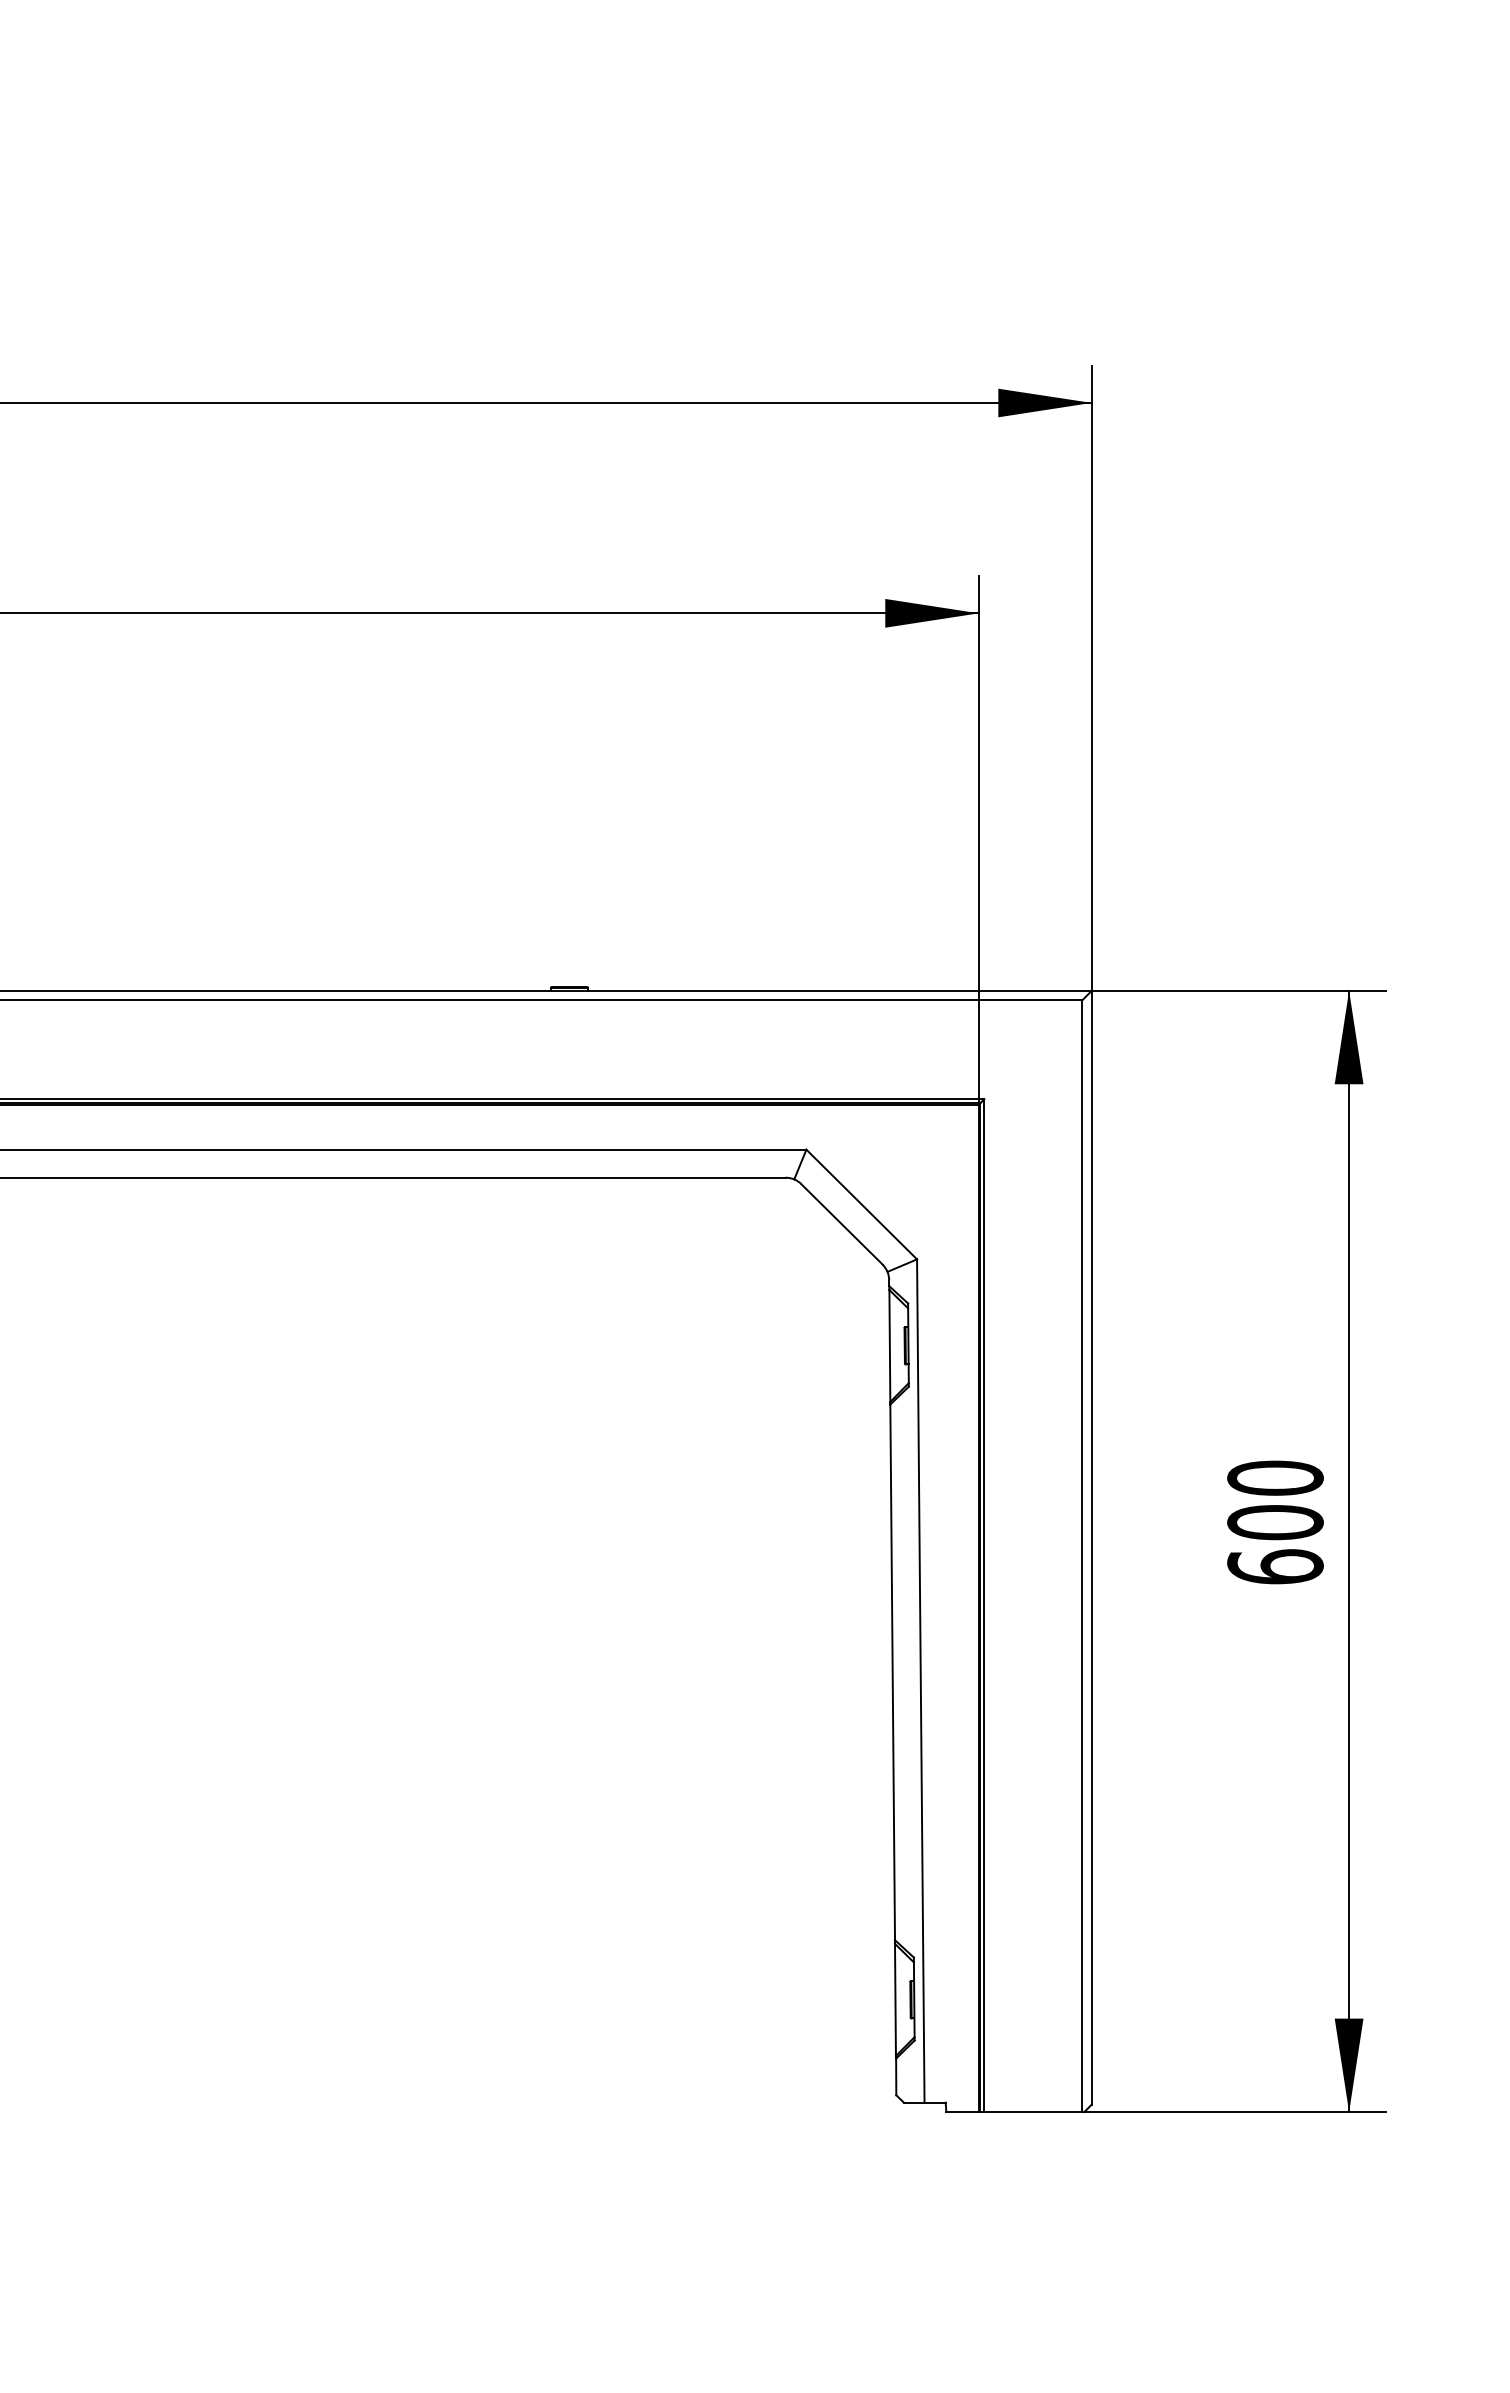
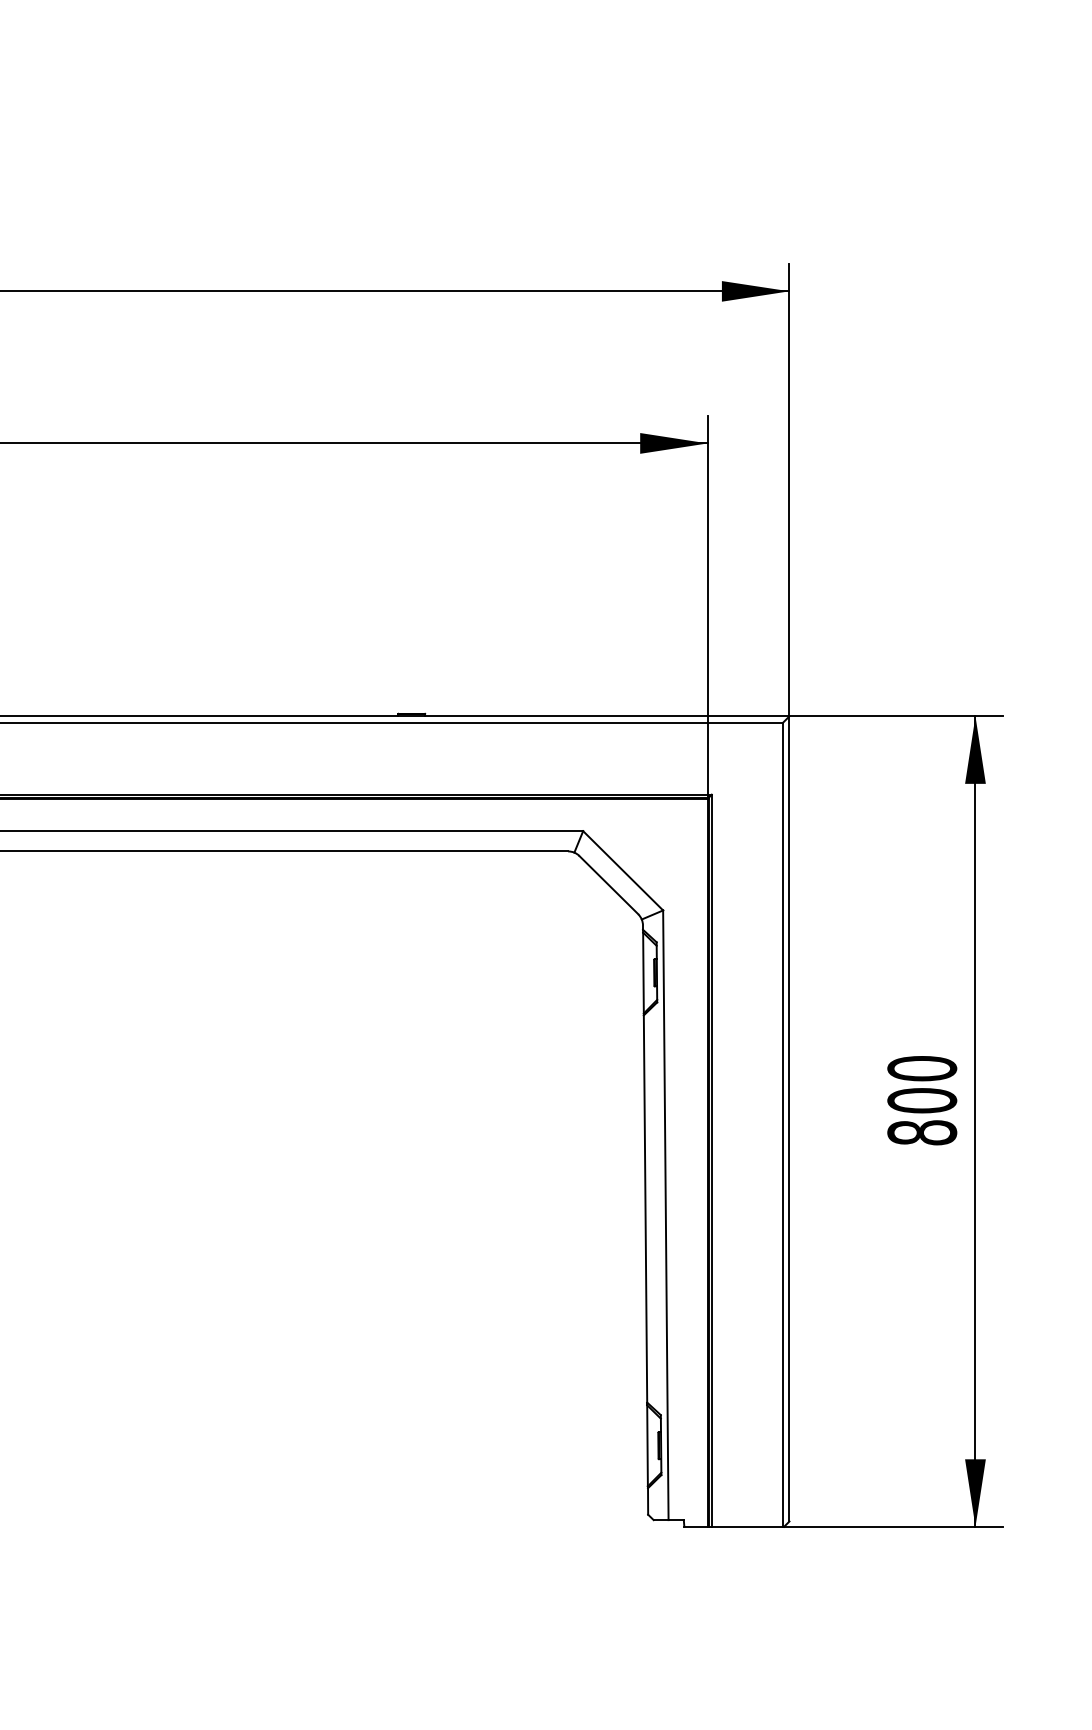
text: (1275, 1566) -> (922, 1132), 600 -> 800

